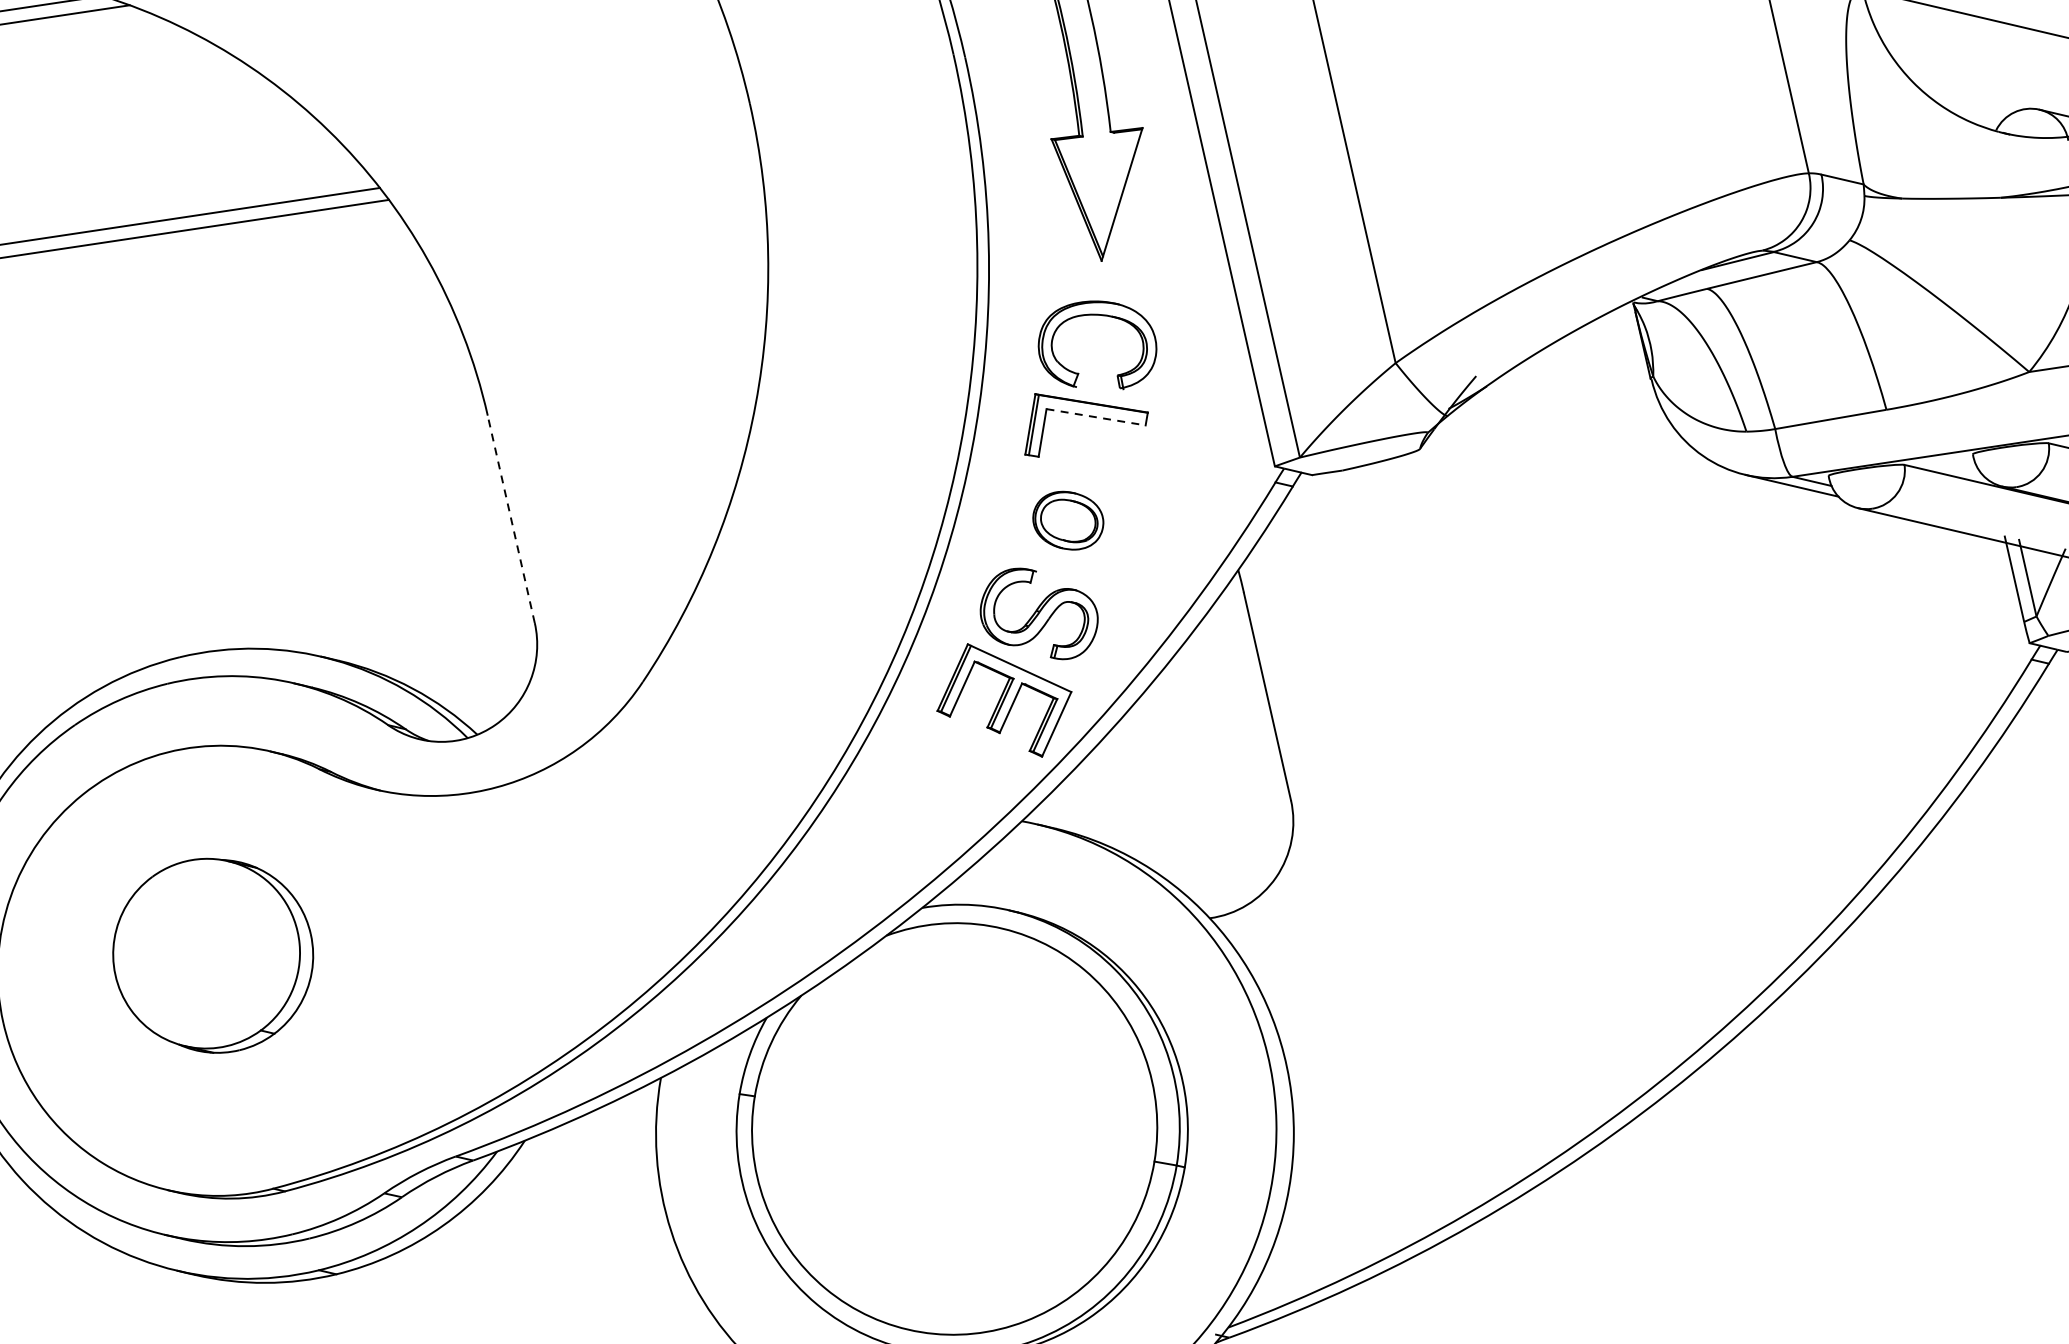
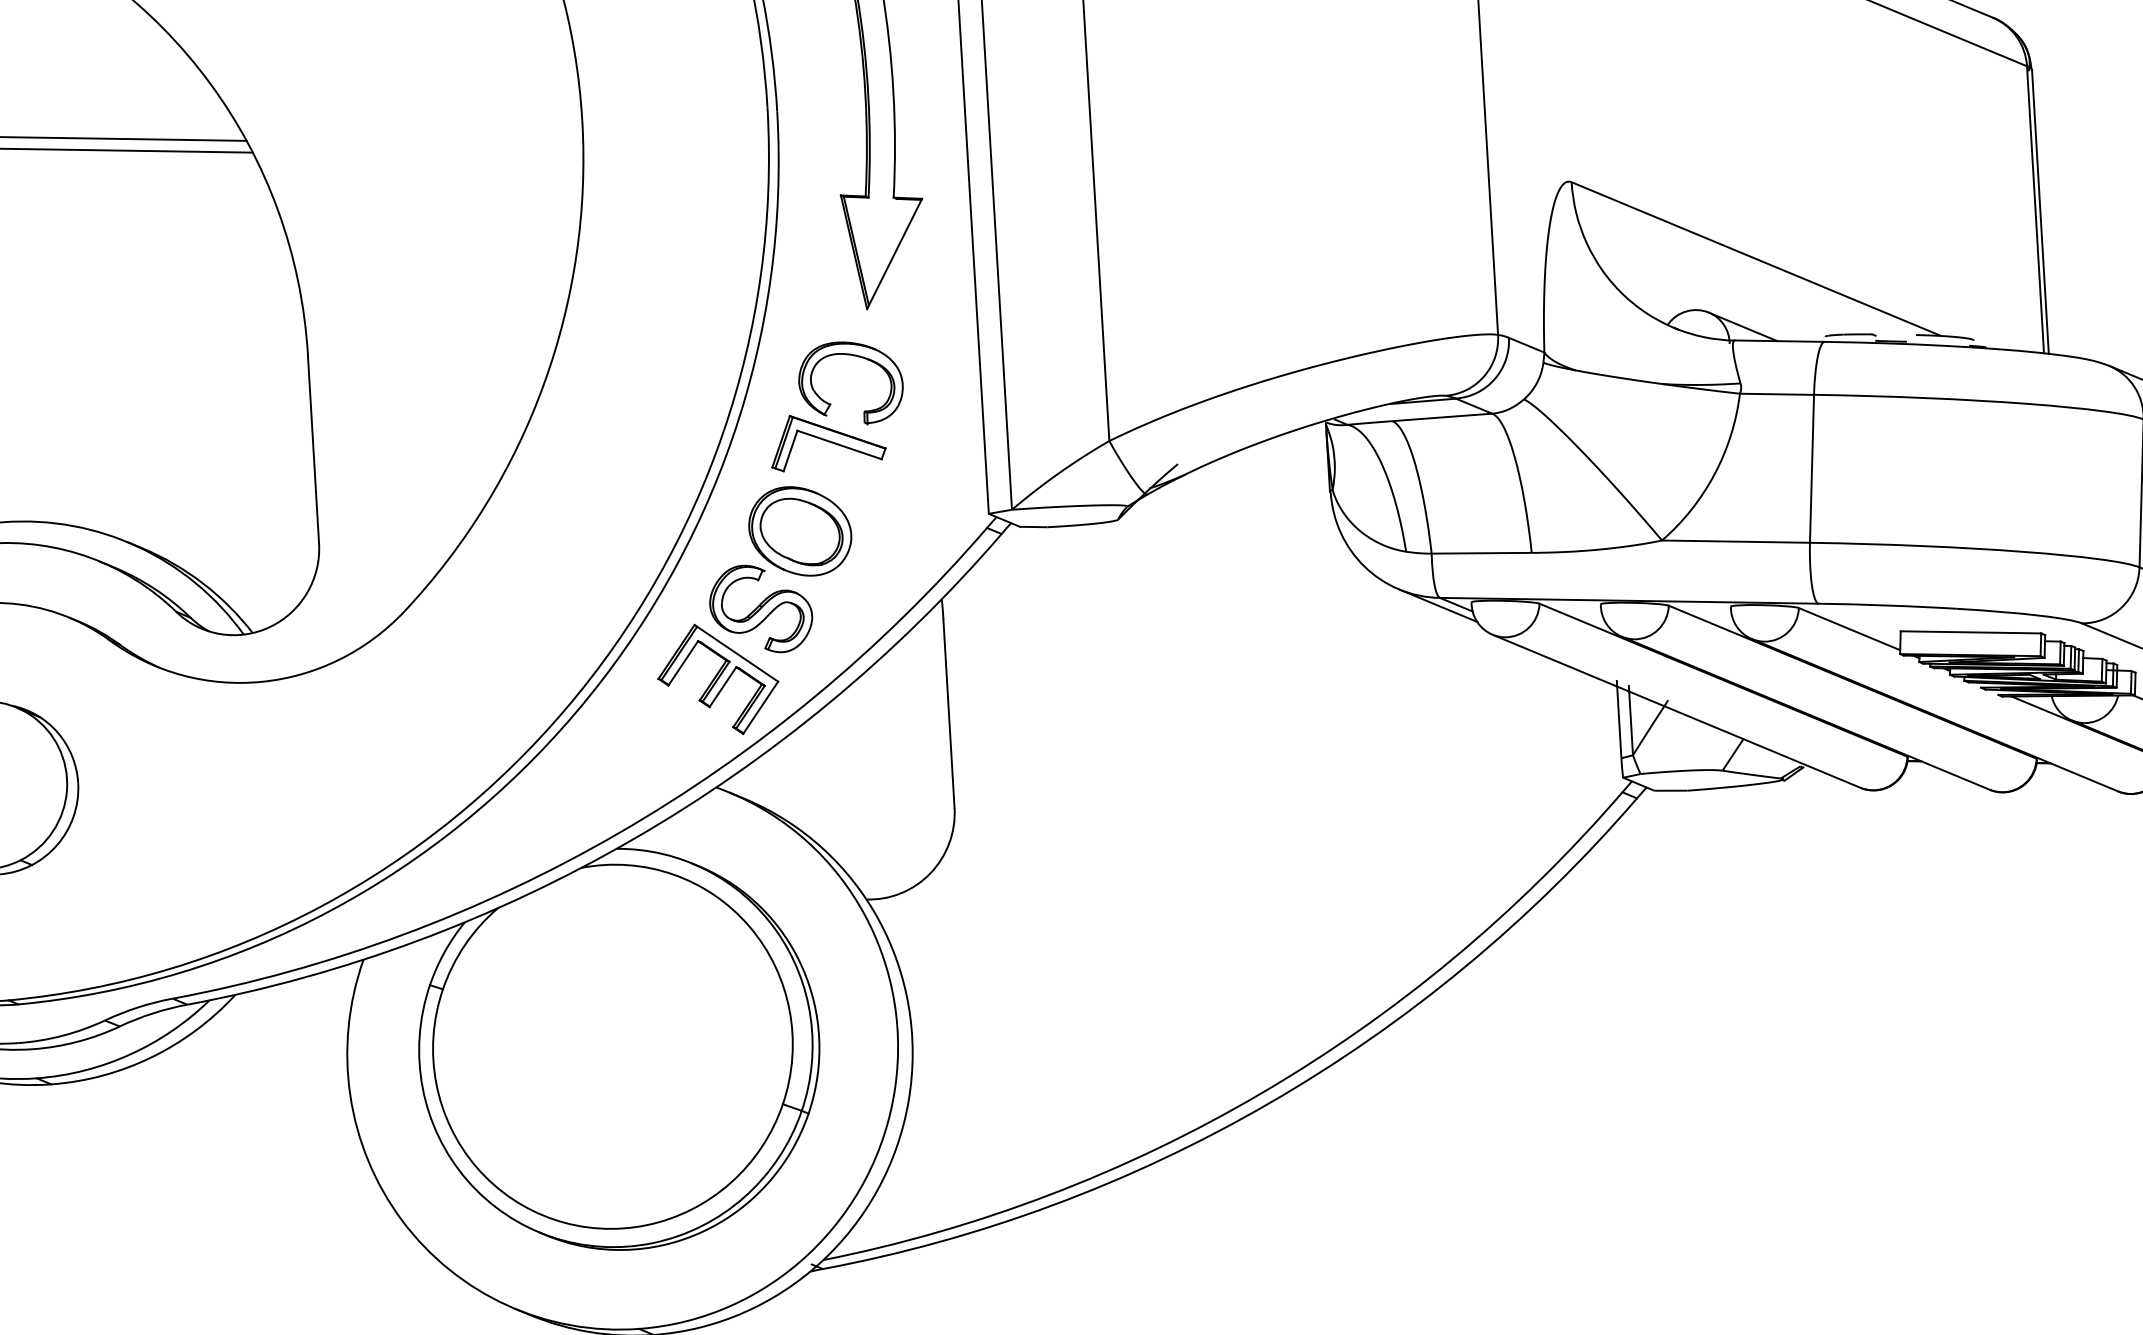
line: (1096, 417) -> (839, 445), dashed -> solid
line: (511, 519) -> (313, 449), dashed -> solid
part: (1068, 520) -> (800, 531), size x1.67

